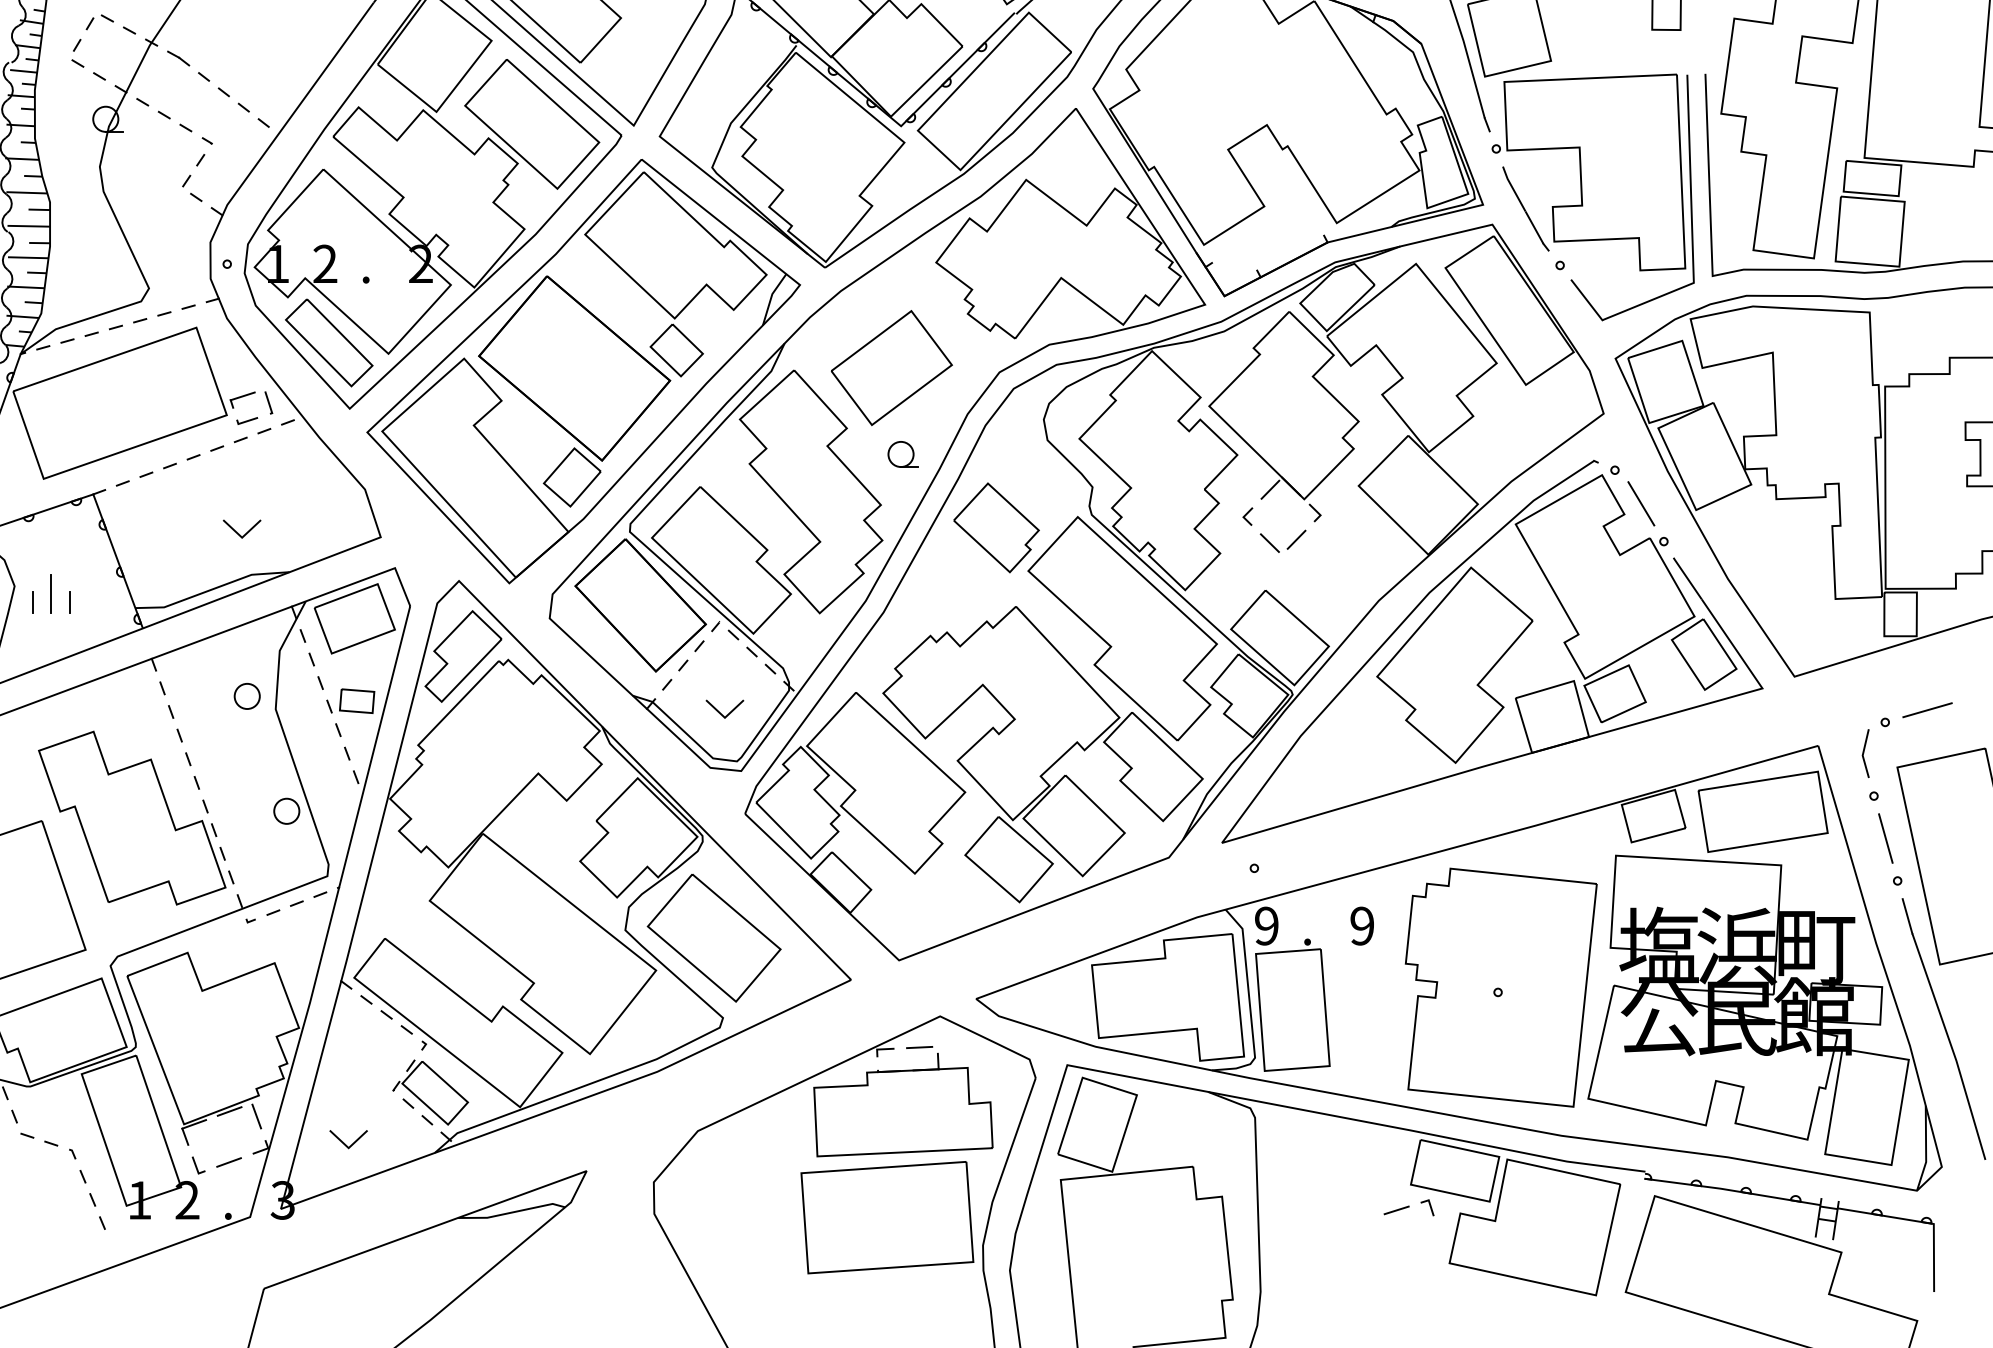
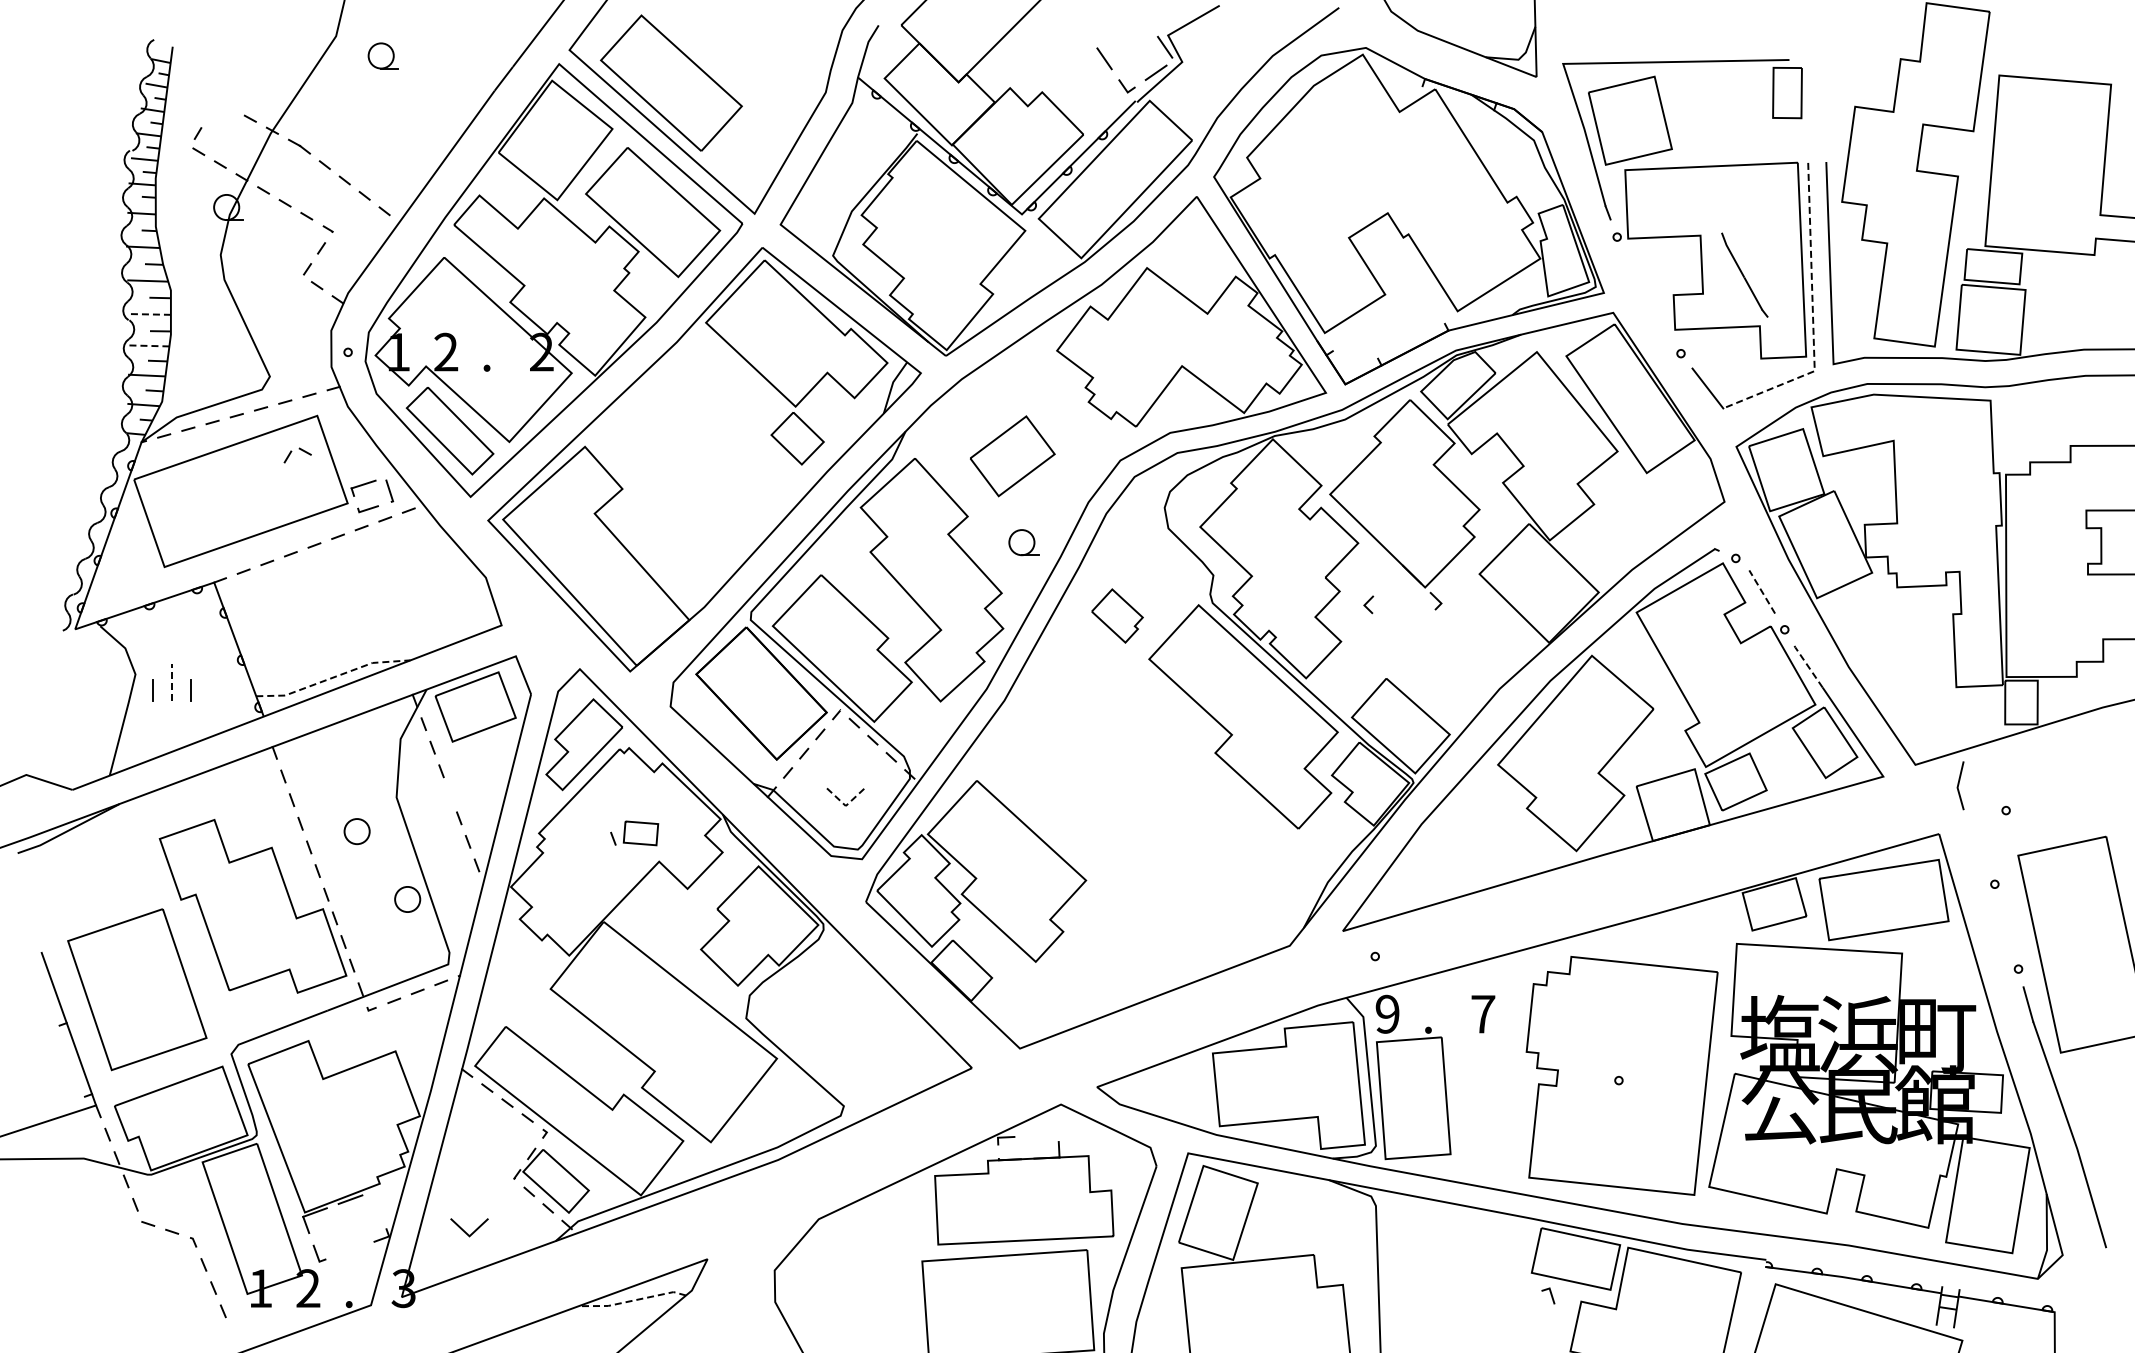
part: (99, 22) -> (297, 455), moved
part: (1525, 208) -> (1744, 274), moved
line: (28, 226) -> (149, 314), solid -> dashed
line: (1692, 229) -> (1813, 317), solid -> dashed
line: (27, 257) -> (148, 345), solid -> dashed
part: (891, 368) -> (1012, 456), size x0.7
part: (574, 391) -> (695, 479), removed
line: (1270, 489) -> (1391, 577), removed
line: (1640, 503) -> (1761, 591), solid -> dashed
part: (996, 527) -> (1117, 615), size x0.6
line: (237, 532) -> (358, 620), removed
line: (1296, 540) -> (1417, 628), removed
line: (1269, 543) -> (1390, 631), removed
line: (1687, 578) -> (1808, 666), solid -> dashed
line: (212, 589) -> (333, 677), solid -> dashed
line: (51, 594) -> (172, 682), solid -> dashed
circle: (246, 696) -> (356, 831), moved
part: (350, 701) -> (634, 833), moved
line: (1927, 710) -> (2048, 798), removed
line: (724, 717) -> (845, 805), solid -> dashed
line: (1864, 752) -> (1959, 784), moved
part: (1042, 754) -> (1163, 842), removed
line: (1885, 838) -> (2006, 926), removed
text: (1362, 925) -> (1483, 1013), 9 -> 7
part: (713, 938) -> (834, 1026), removed
line: (919, 1047) -> (1040, 1135), removed
line: (256, 1116) -> (377, 1204), removed
line: (228, 1162) -> (349, 1250), removed
line: (1396, 1210) -> (1517, 1298), removed
line: (511, 1212) -> (632, 1300), solid -> dashed

